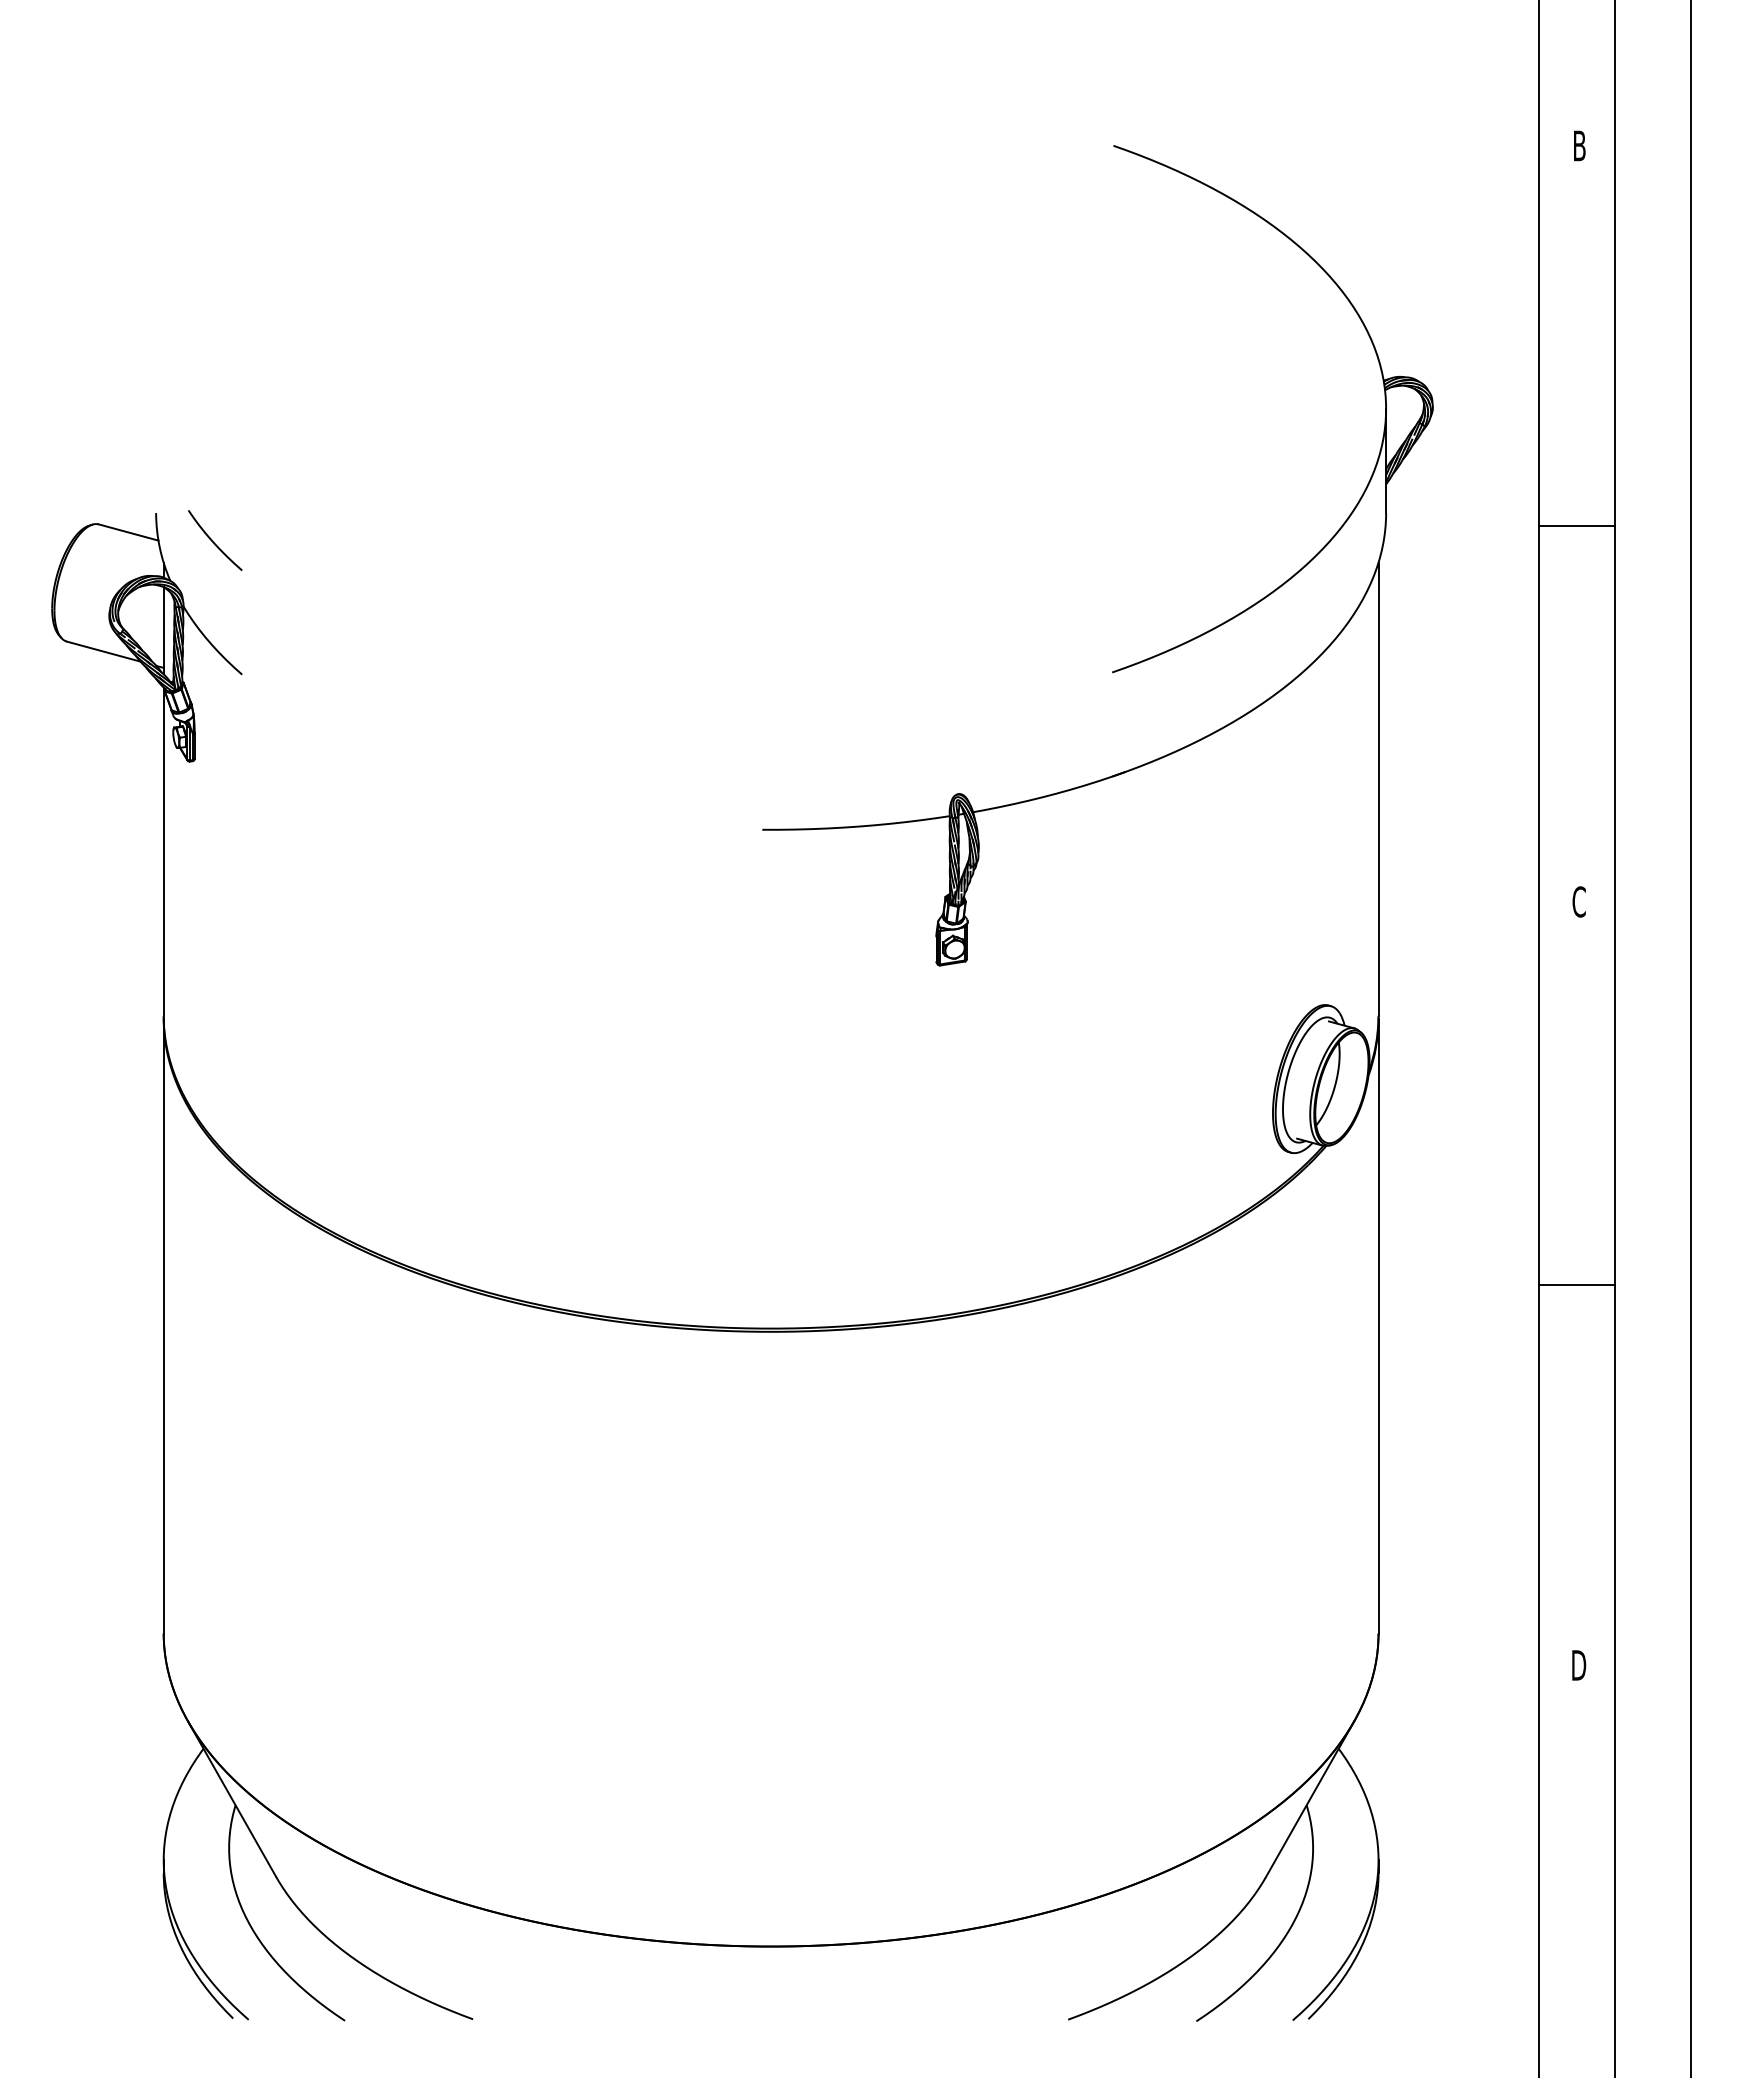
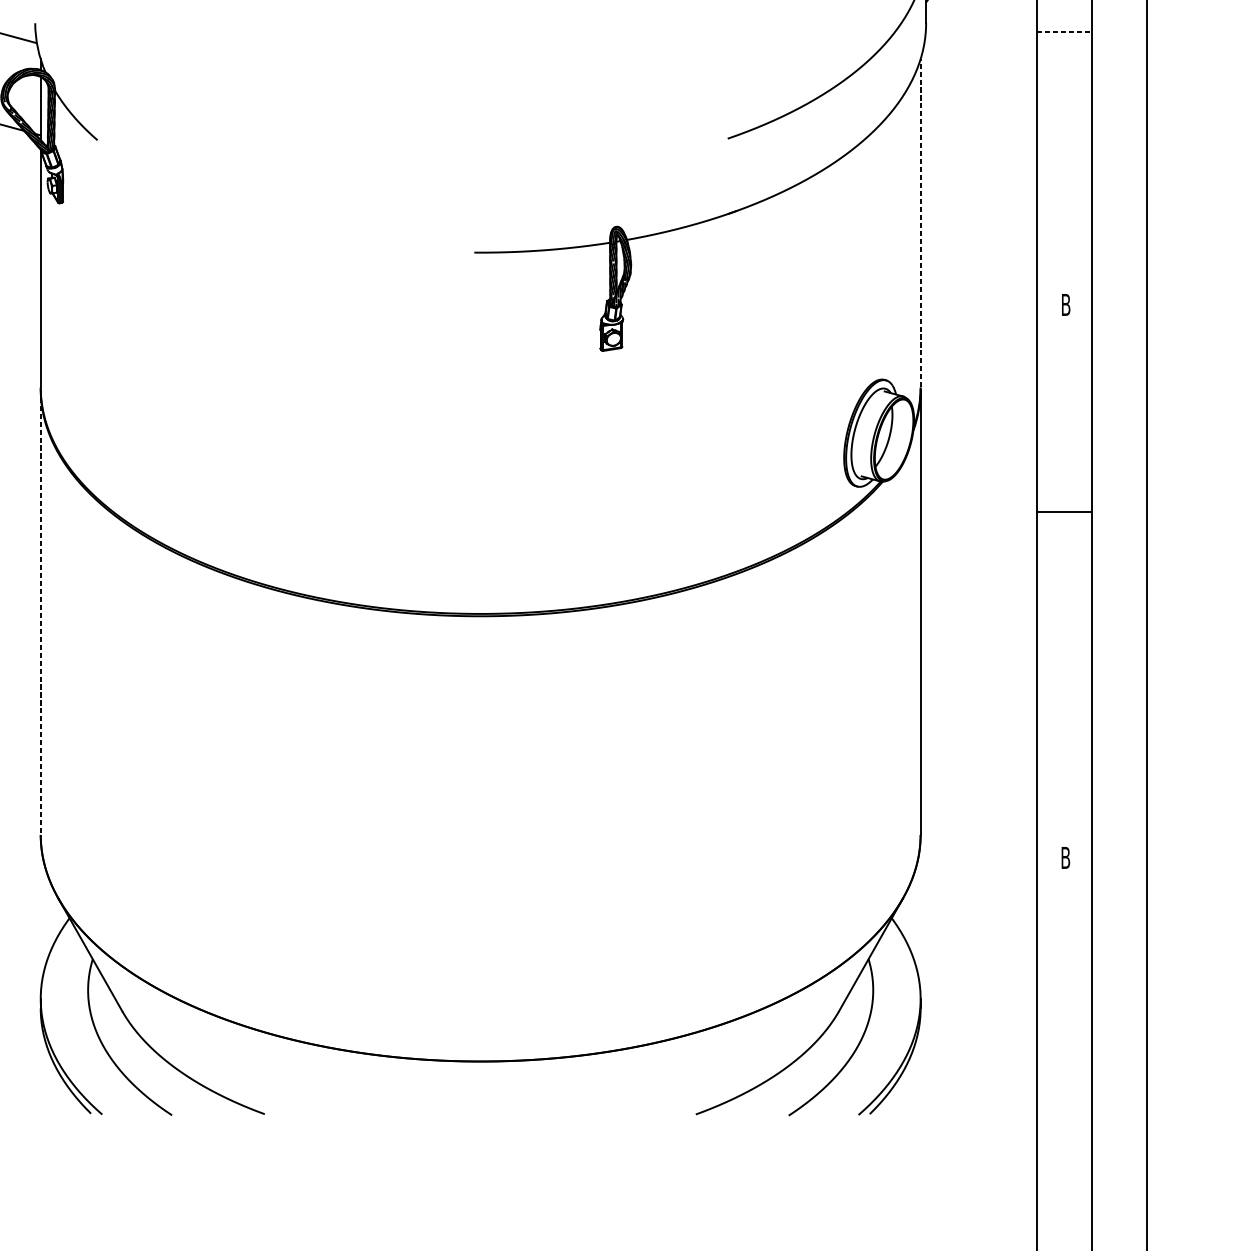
line: (1576, 525) -> (1064, 32), solid -> dashed
curve: (213, 541) -> (76, 43), removed
line: (1378, 789) -> (920, 223), solid -> dashed
text: (1578, 901) -> (1065, 304), C -> B
line: (1576, 1285) -> (1064, 512), moved
line: (163, 1326) -> (40, 612), solid -> dashed
text: (1579, 1665) -> (1066, 857), D -> B

